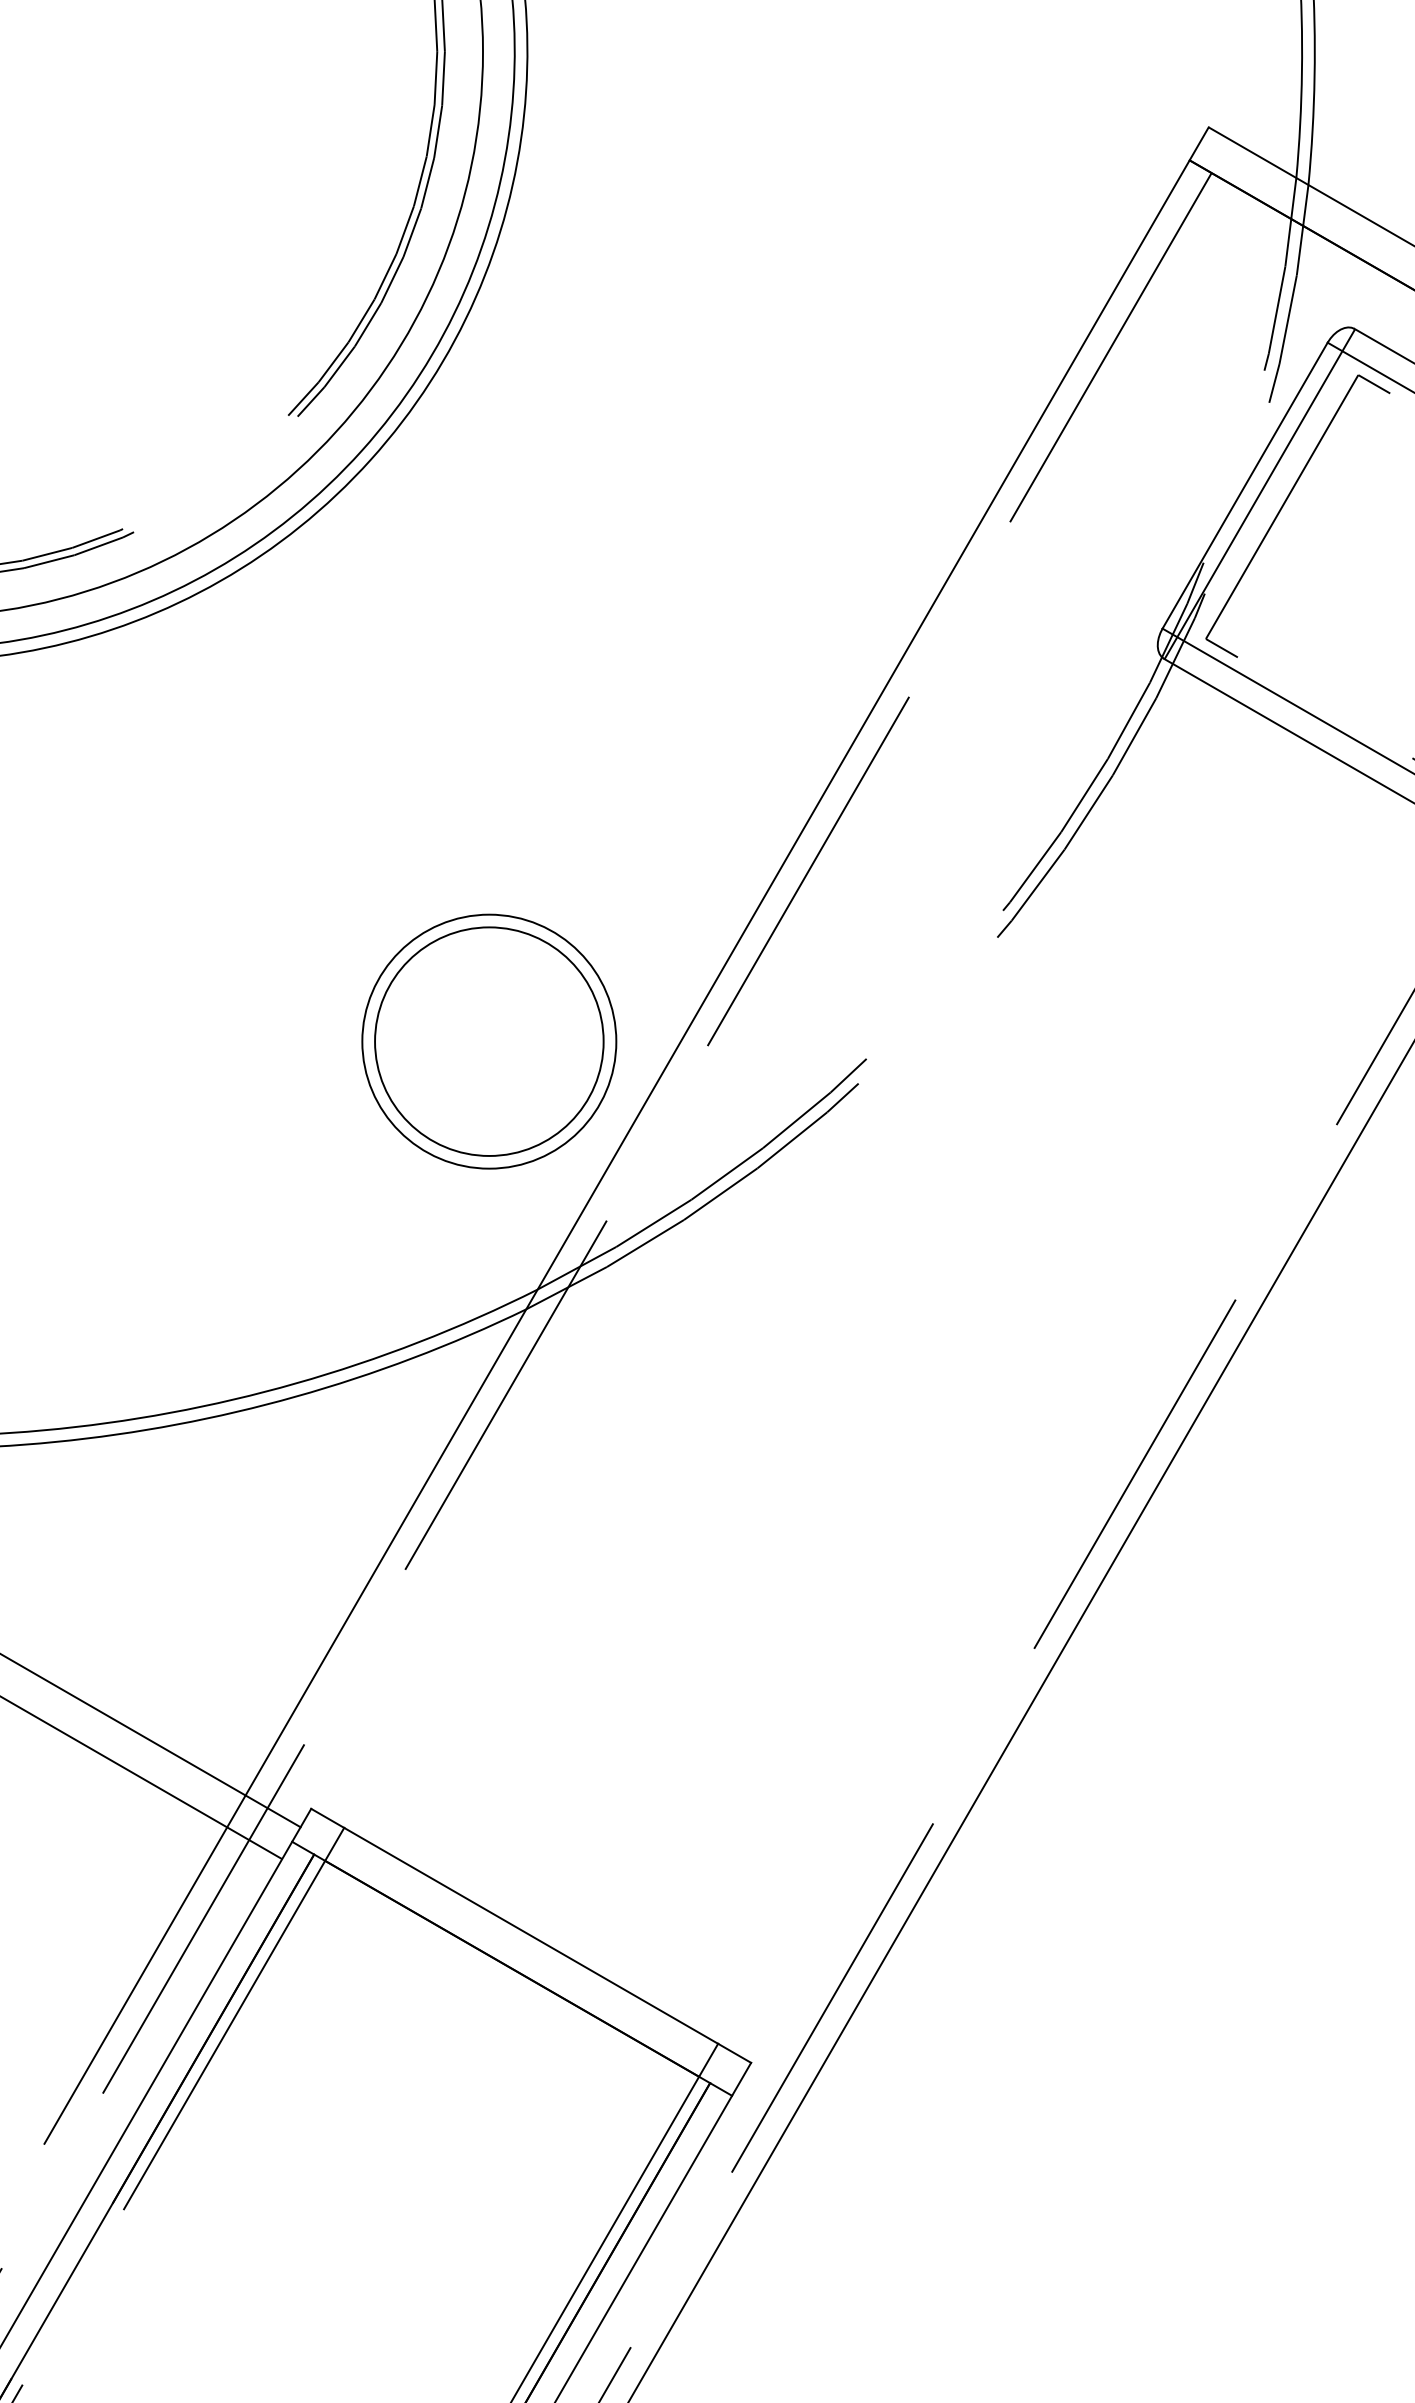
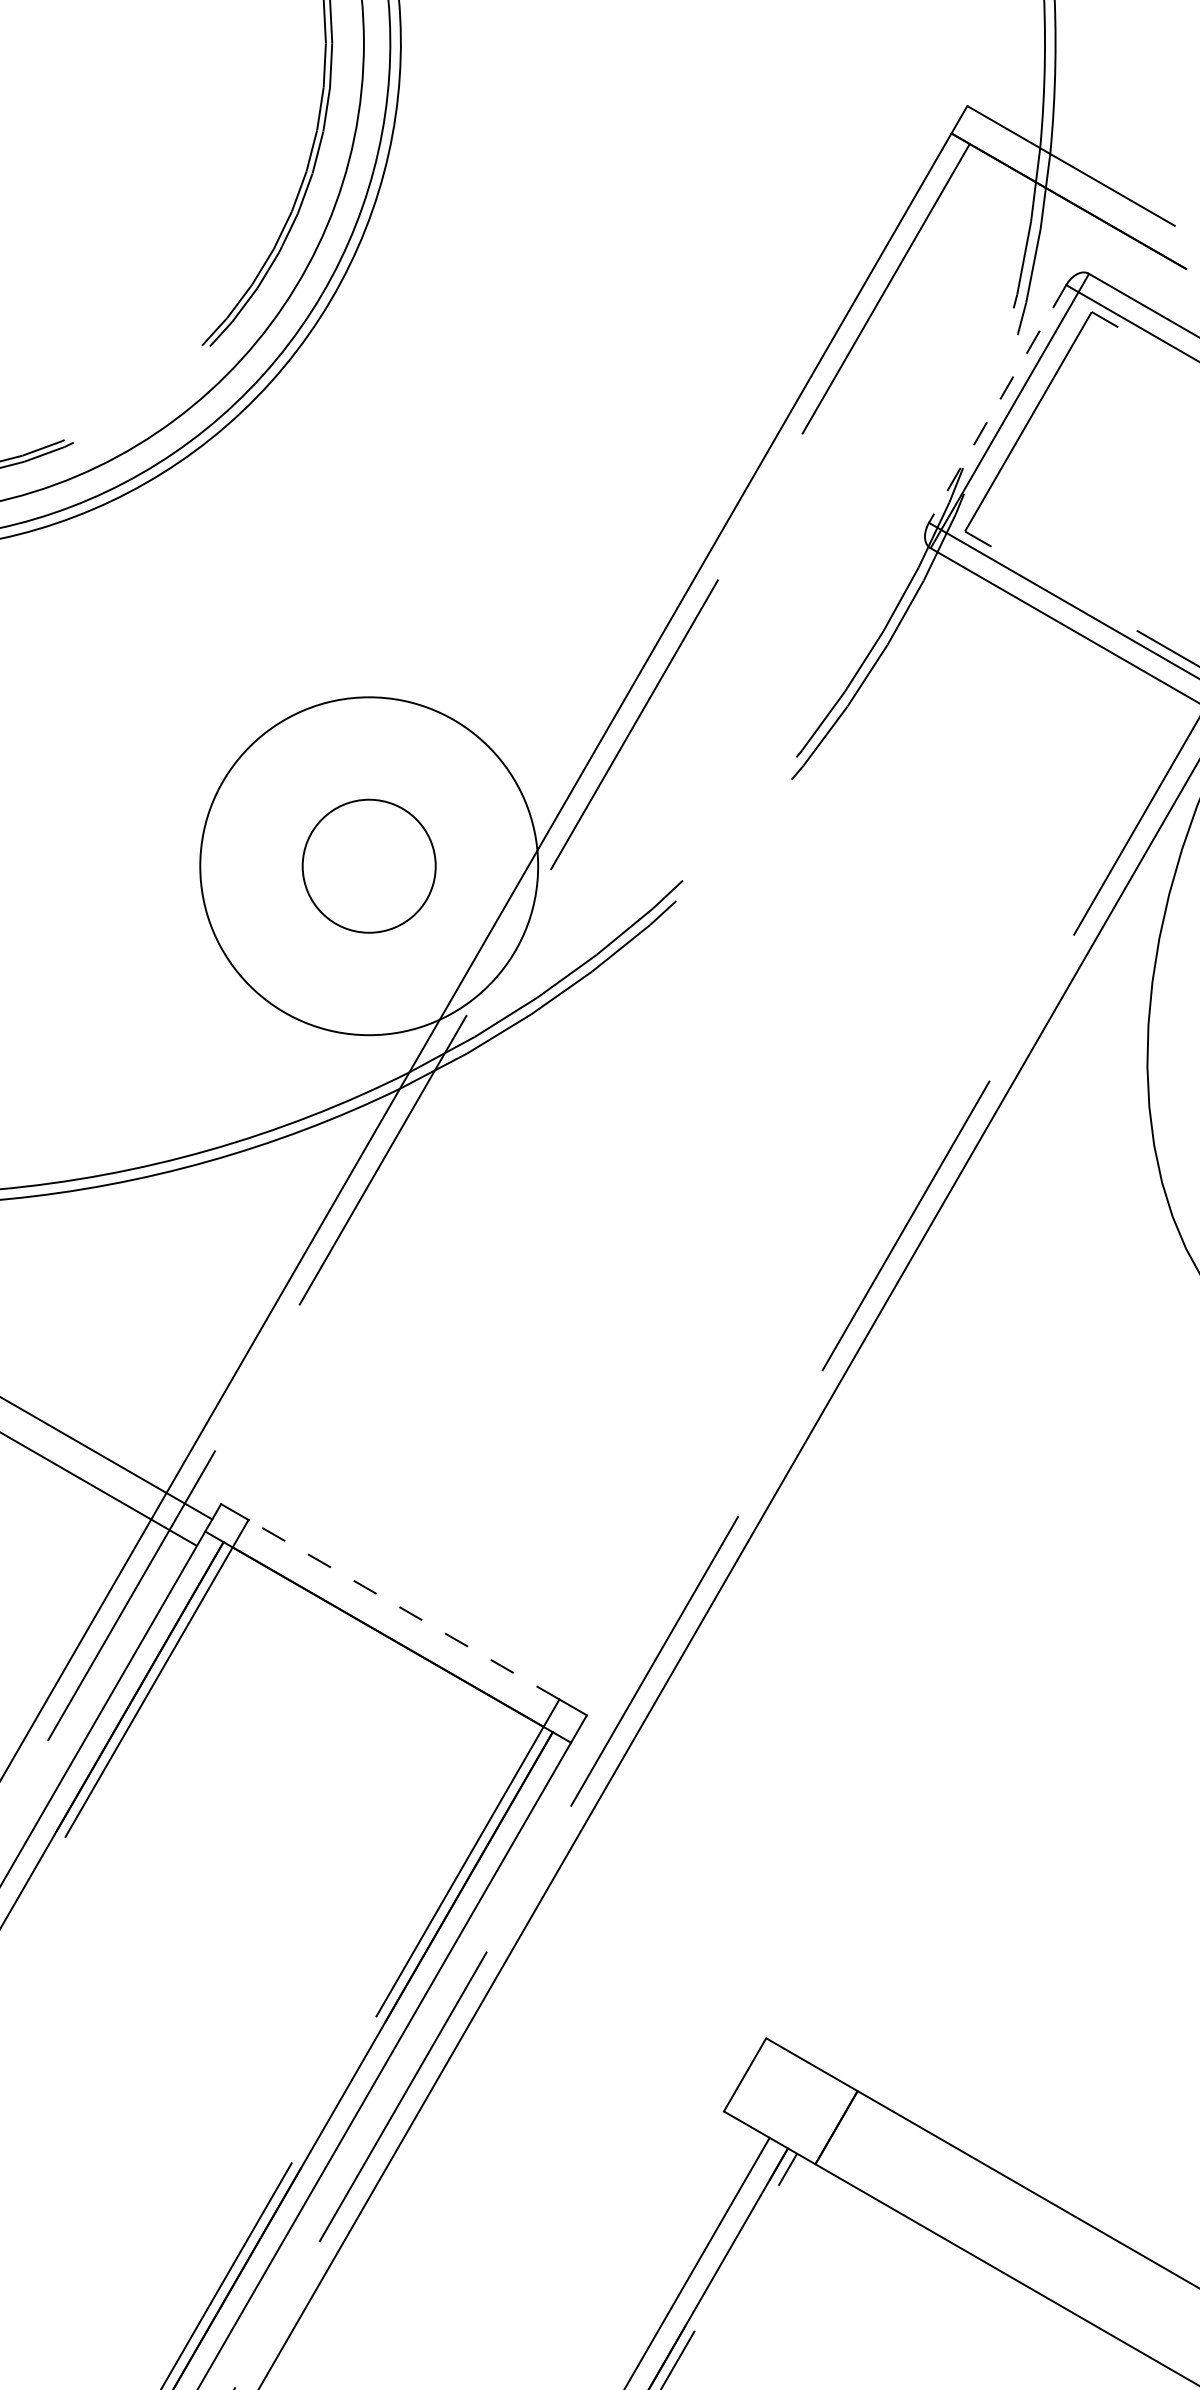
line: (1244, 486) -> (997, 404), solid -> dashed
circle: (488, 1040) -> (368, 865), size x1.6
circle: (489, 1041) -> (369, 866), size x0.7
line: (531, 1935) -> (404, 1609), solid -> dashed

